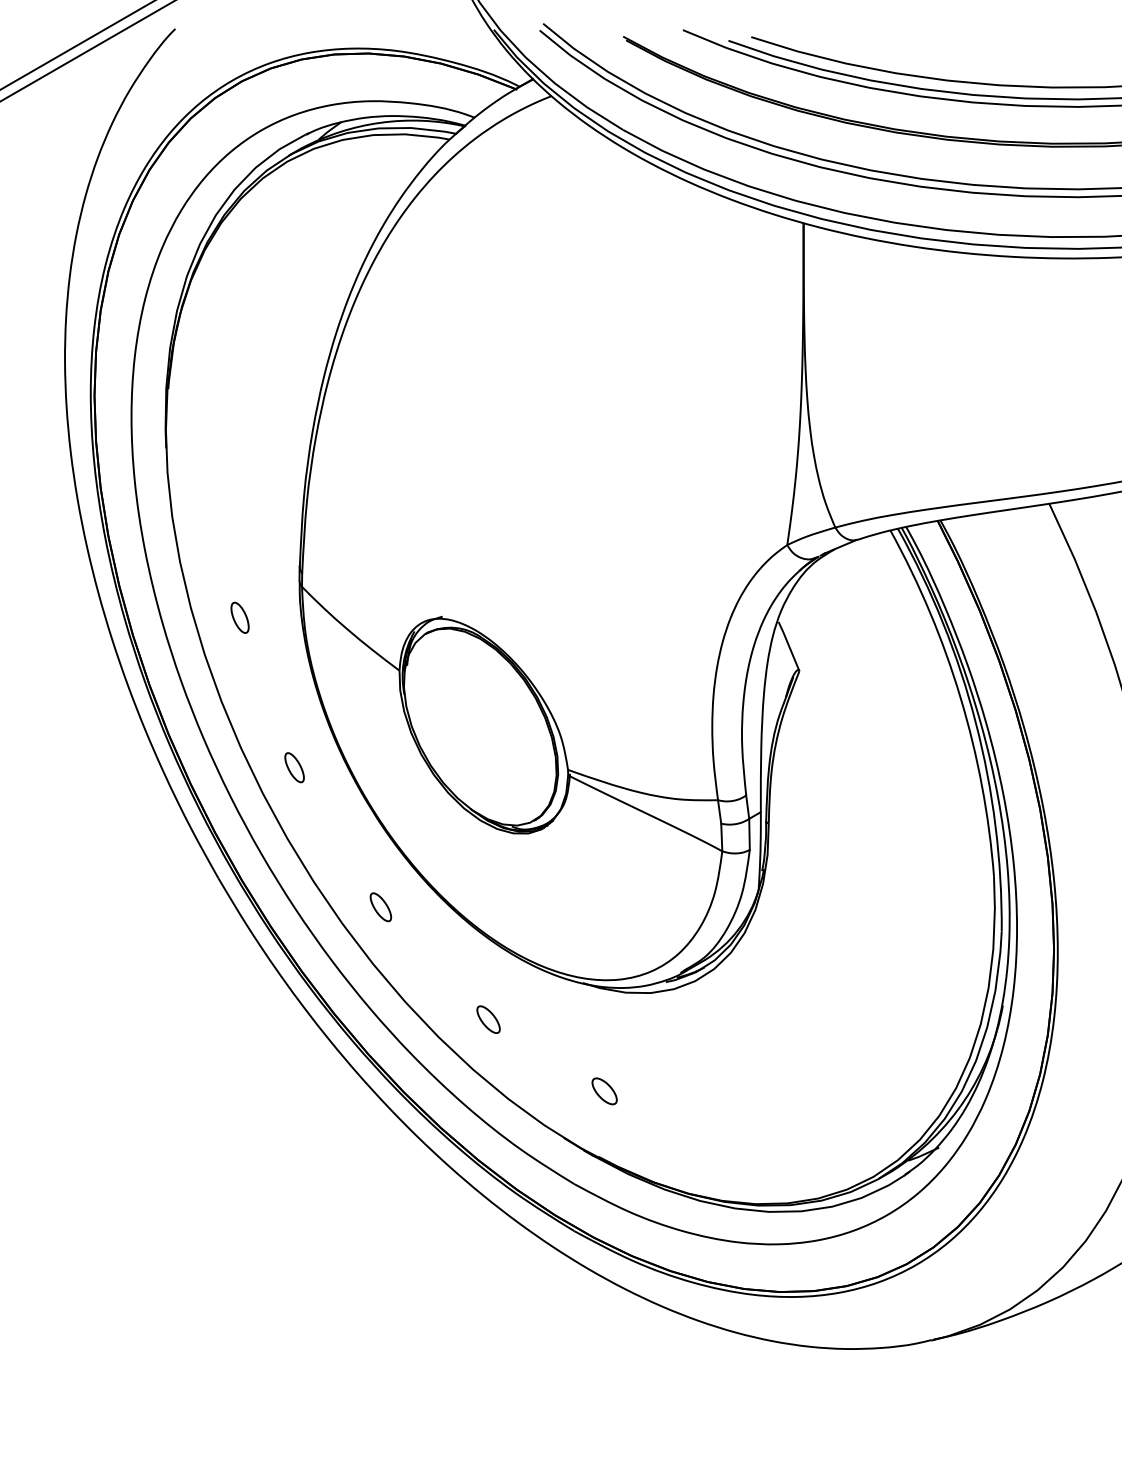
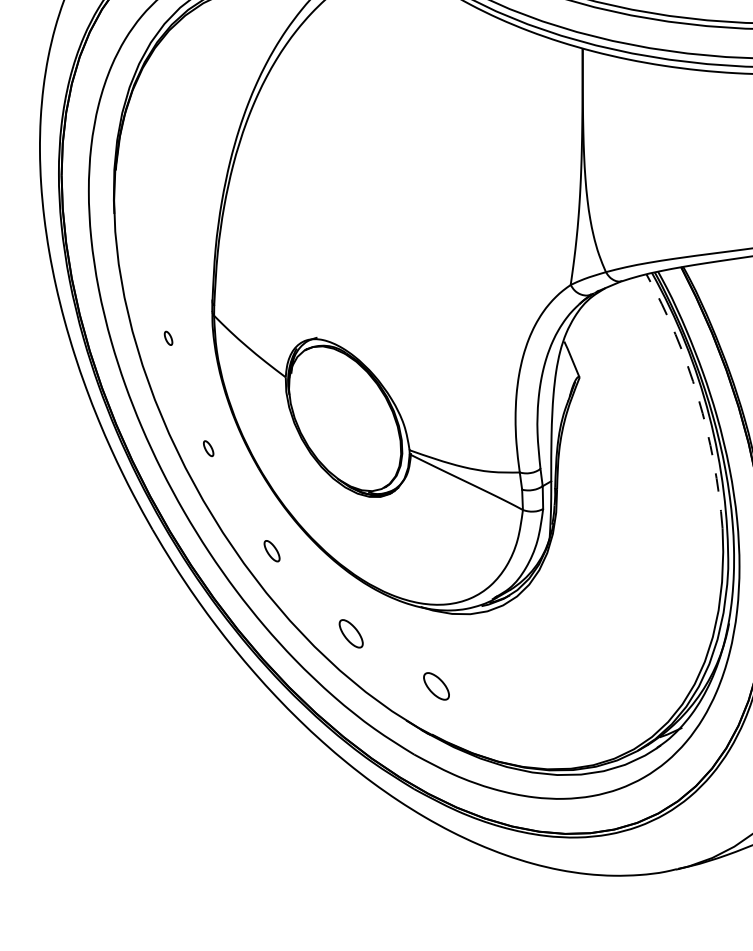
part: (239, 617) -> (168, 338), size x0.6
arc: (960, 697) -> (697, 397), solid -> dashed
part: (294, 767) -> (208, 448), size x0.7
part: (488, 1019) -> (351, 633), size x1.4
part: (604, 1091) -> (436, 686), size x1.4

